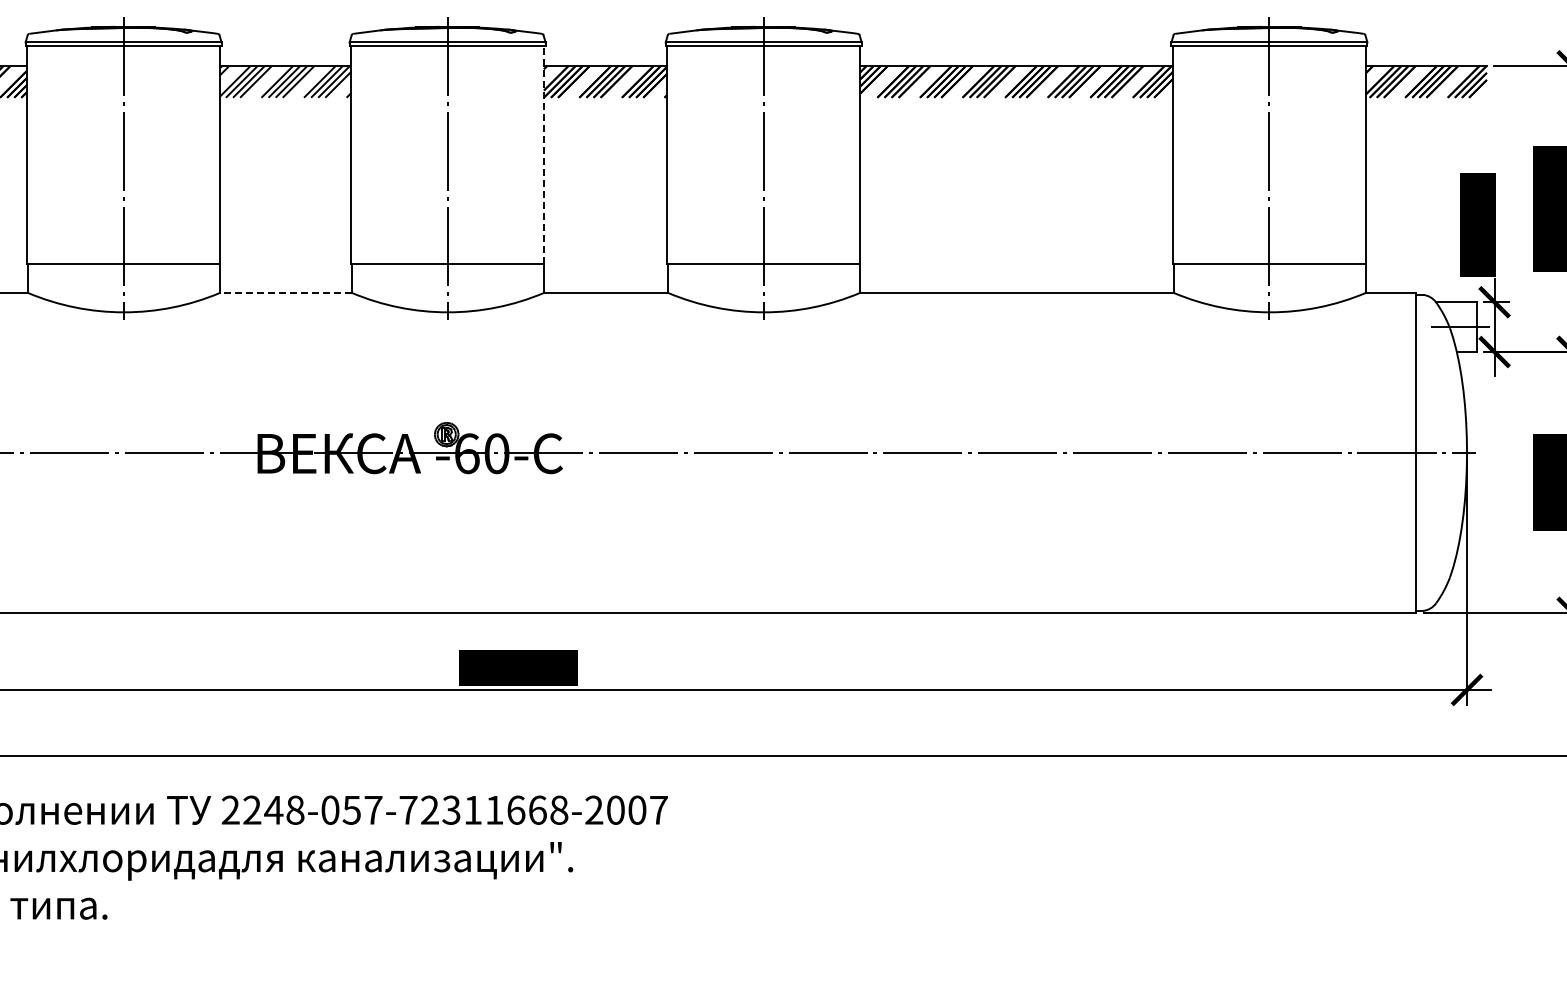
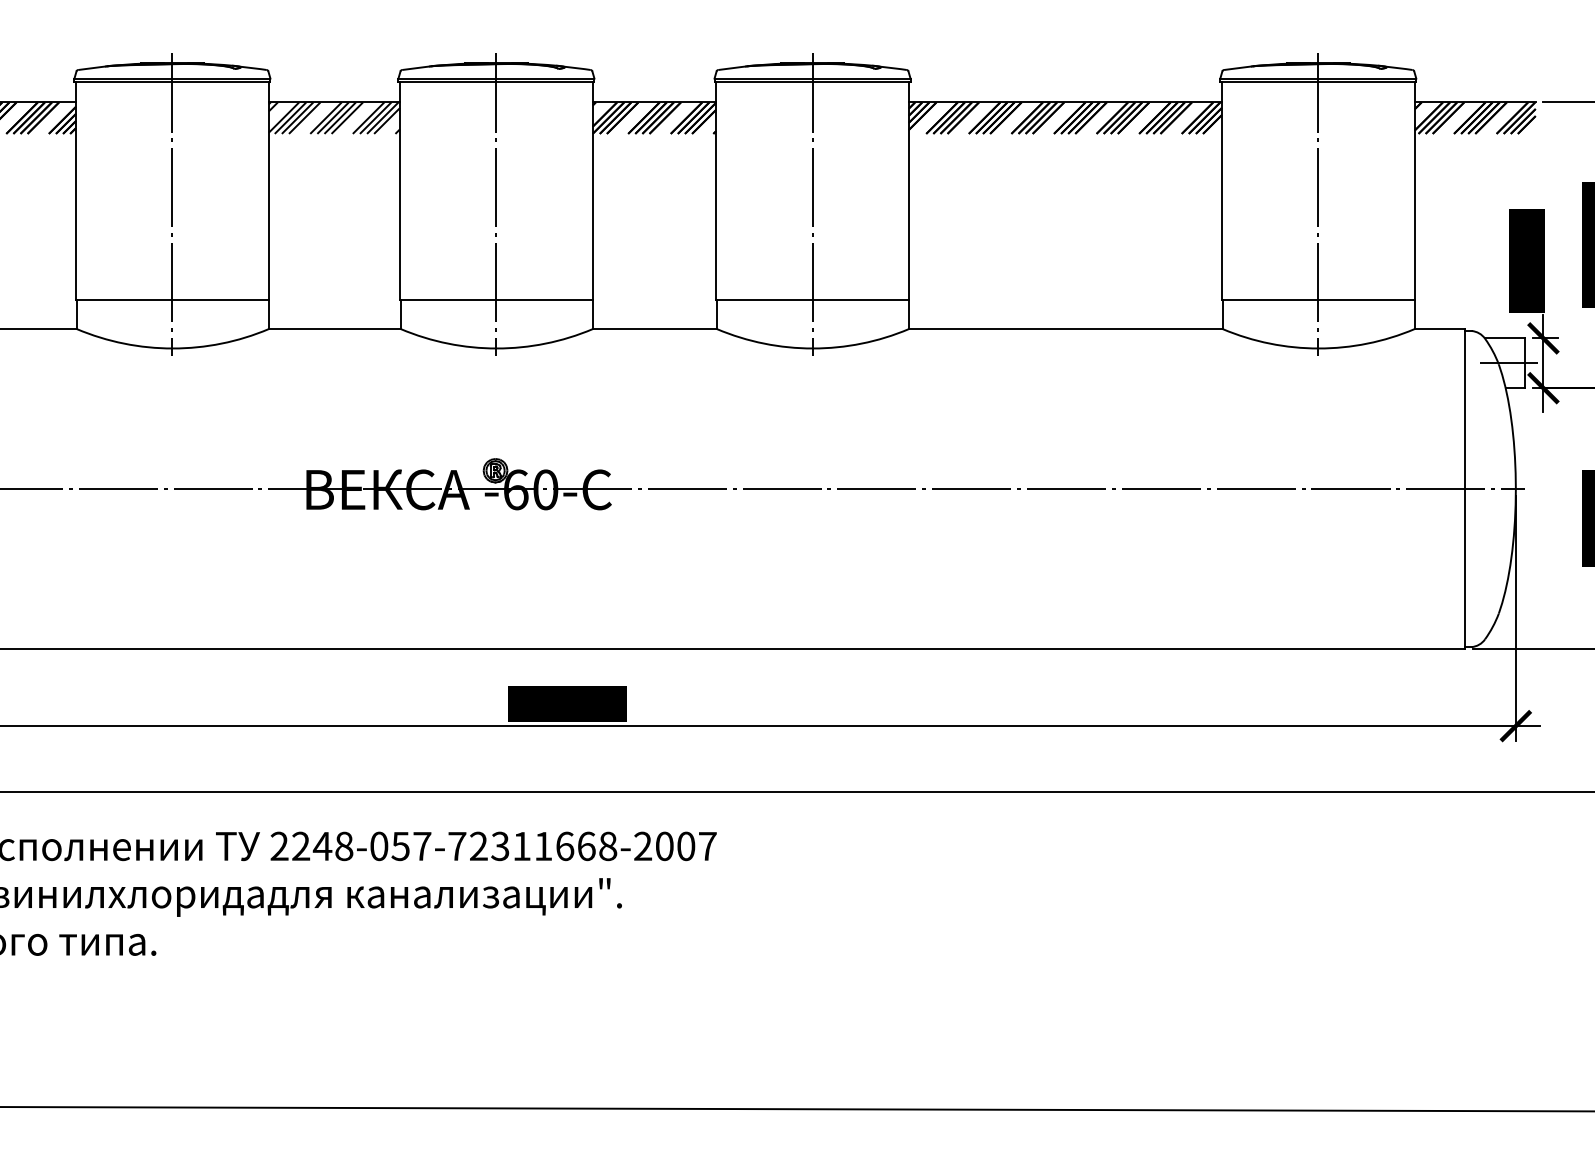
line: (543, 155) -> (592, 191), dashed -> solid
line: (285, 293) -> (334, 329), dashed -> solid

